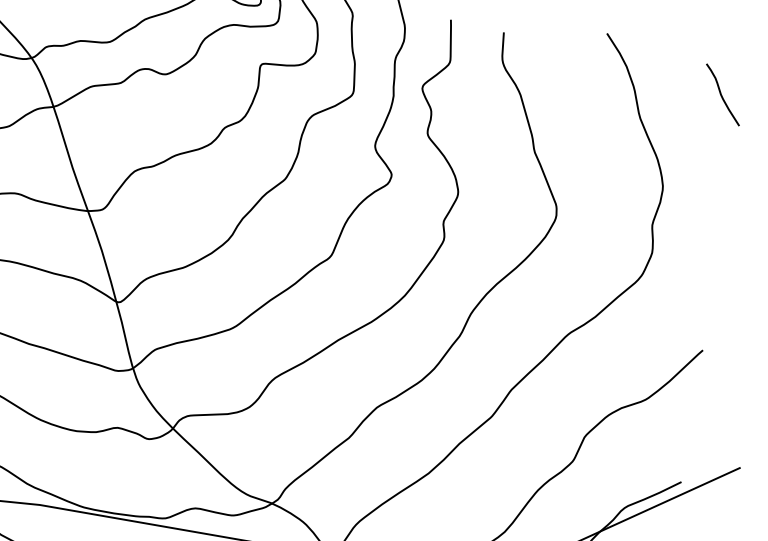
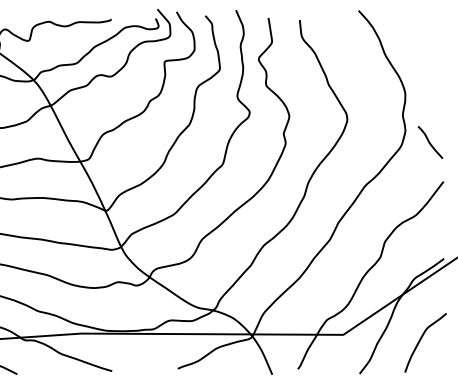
curve: (722, 94) -> (430, 142), moved

